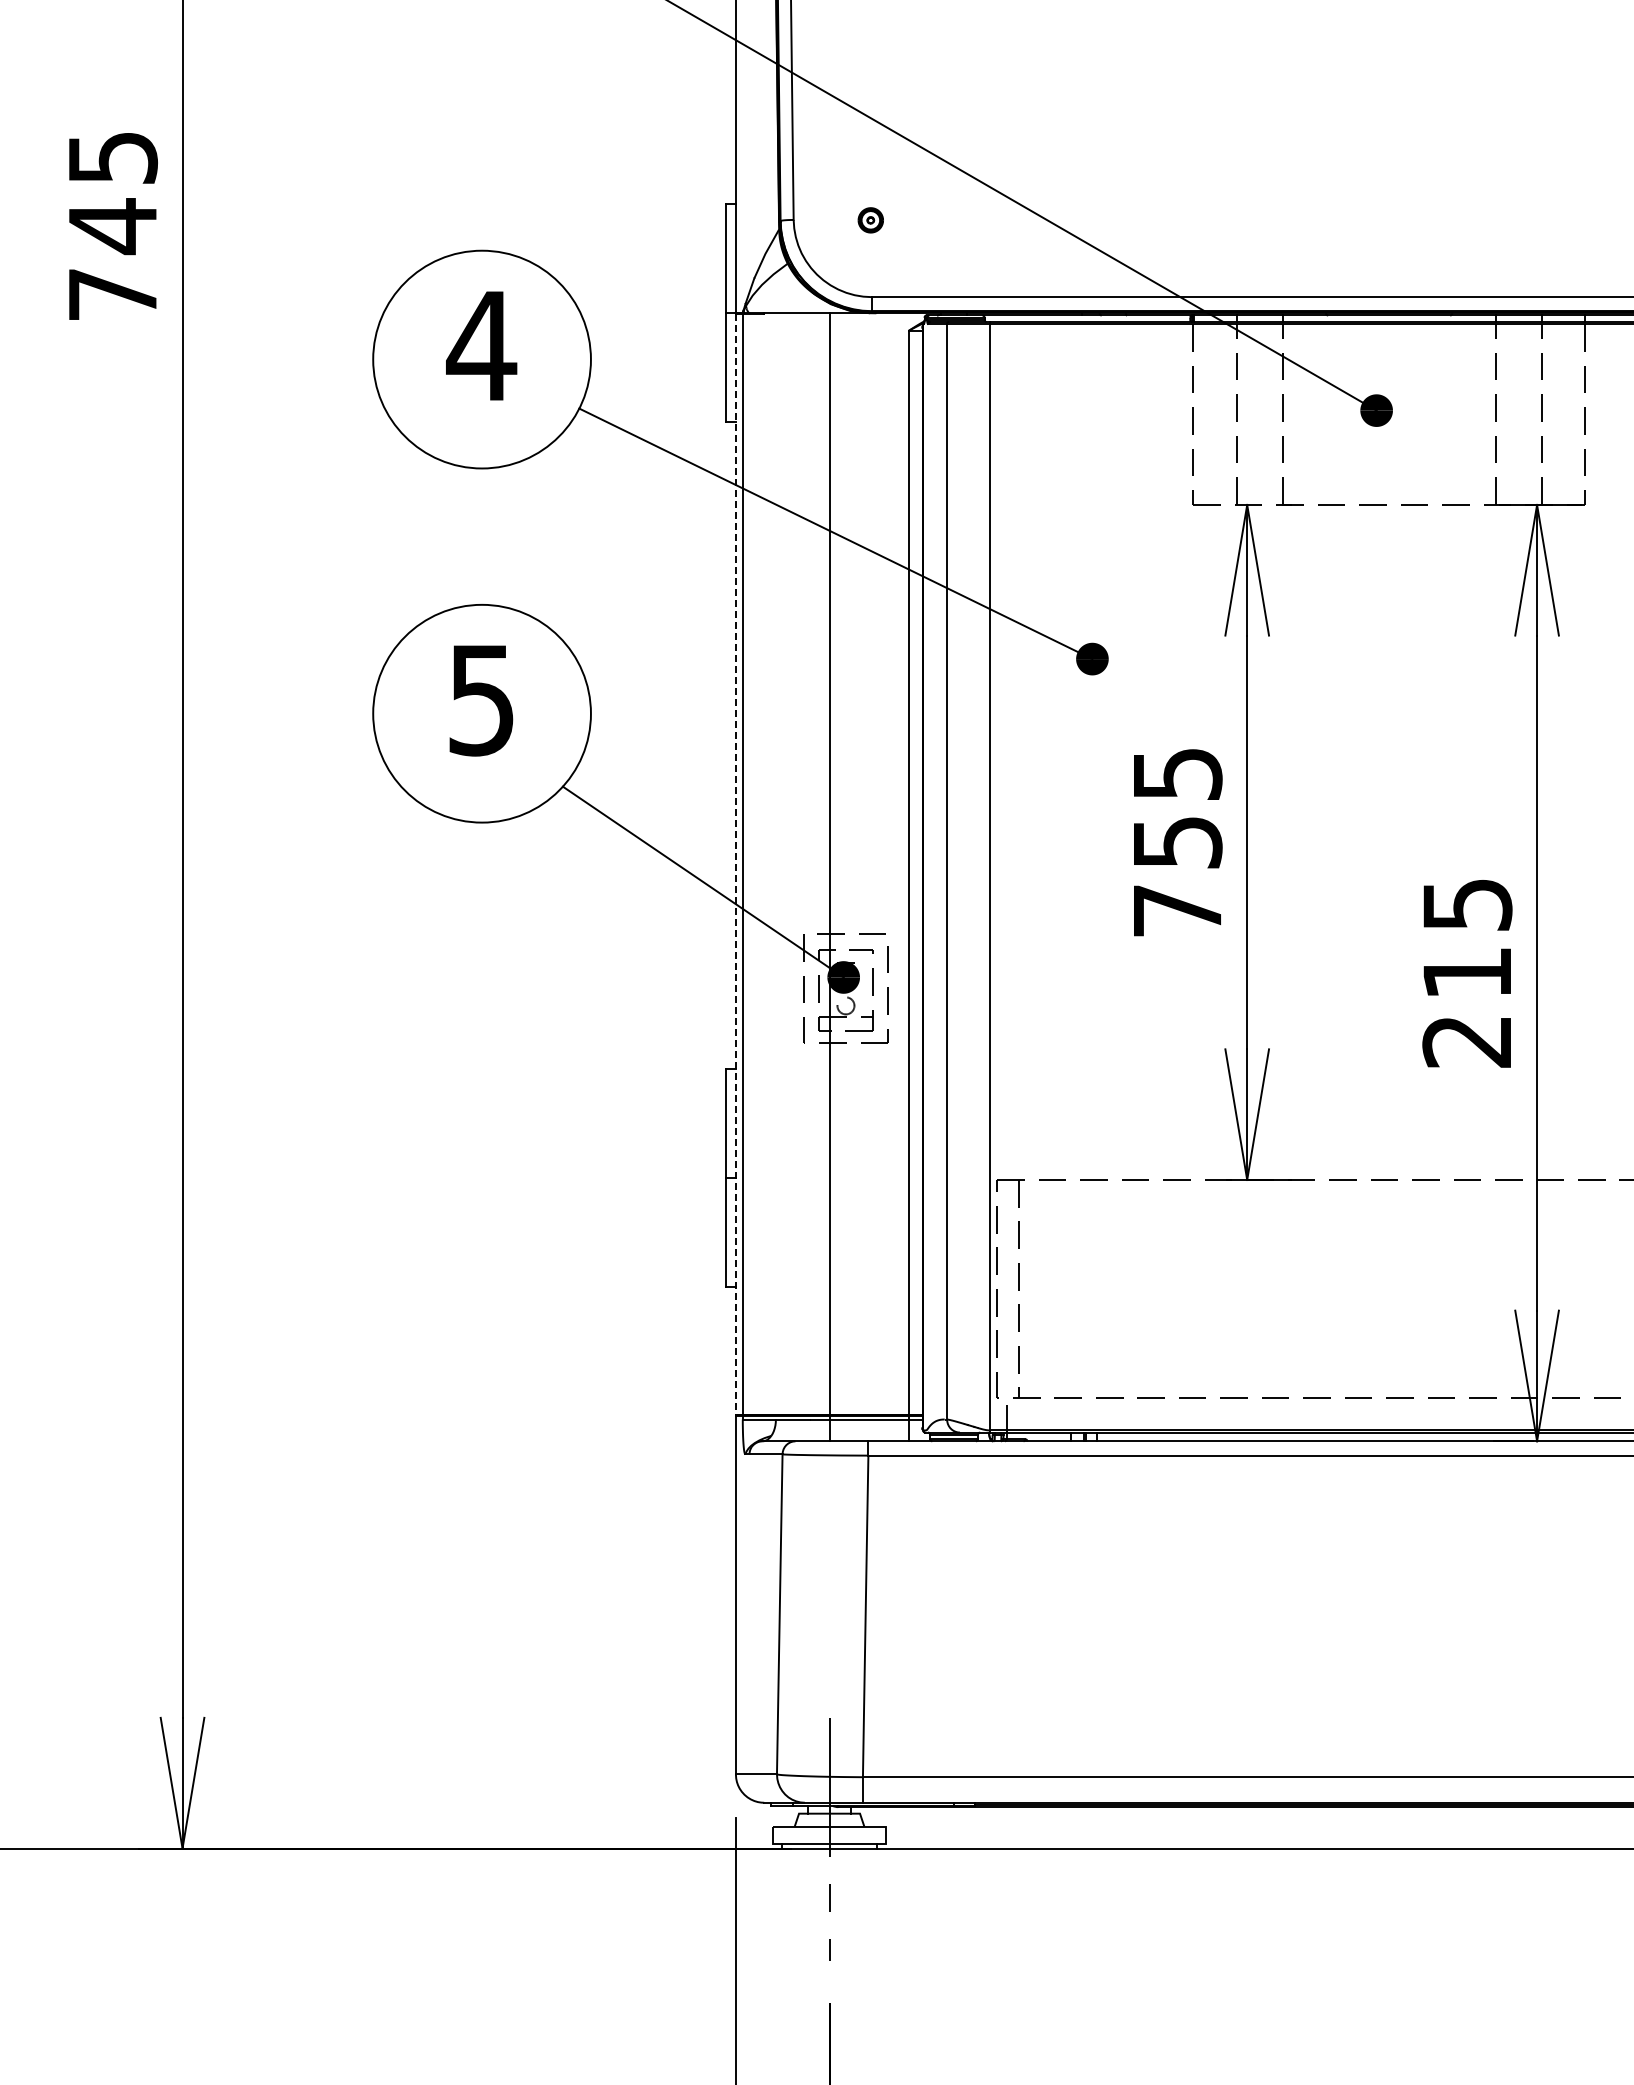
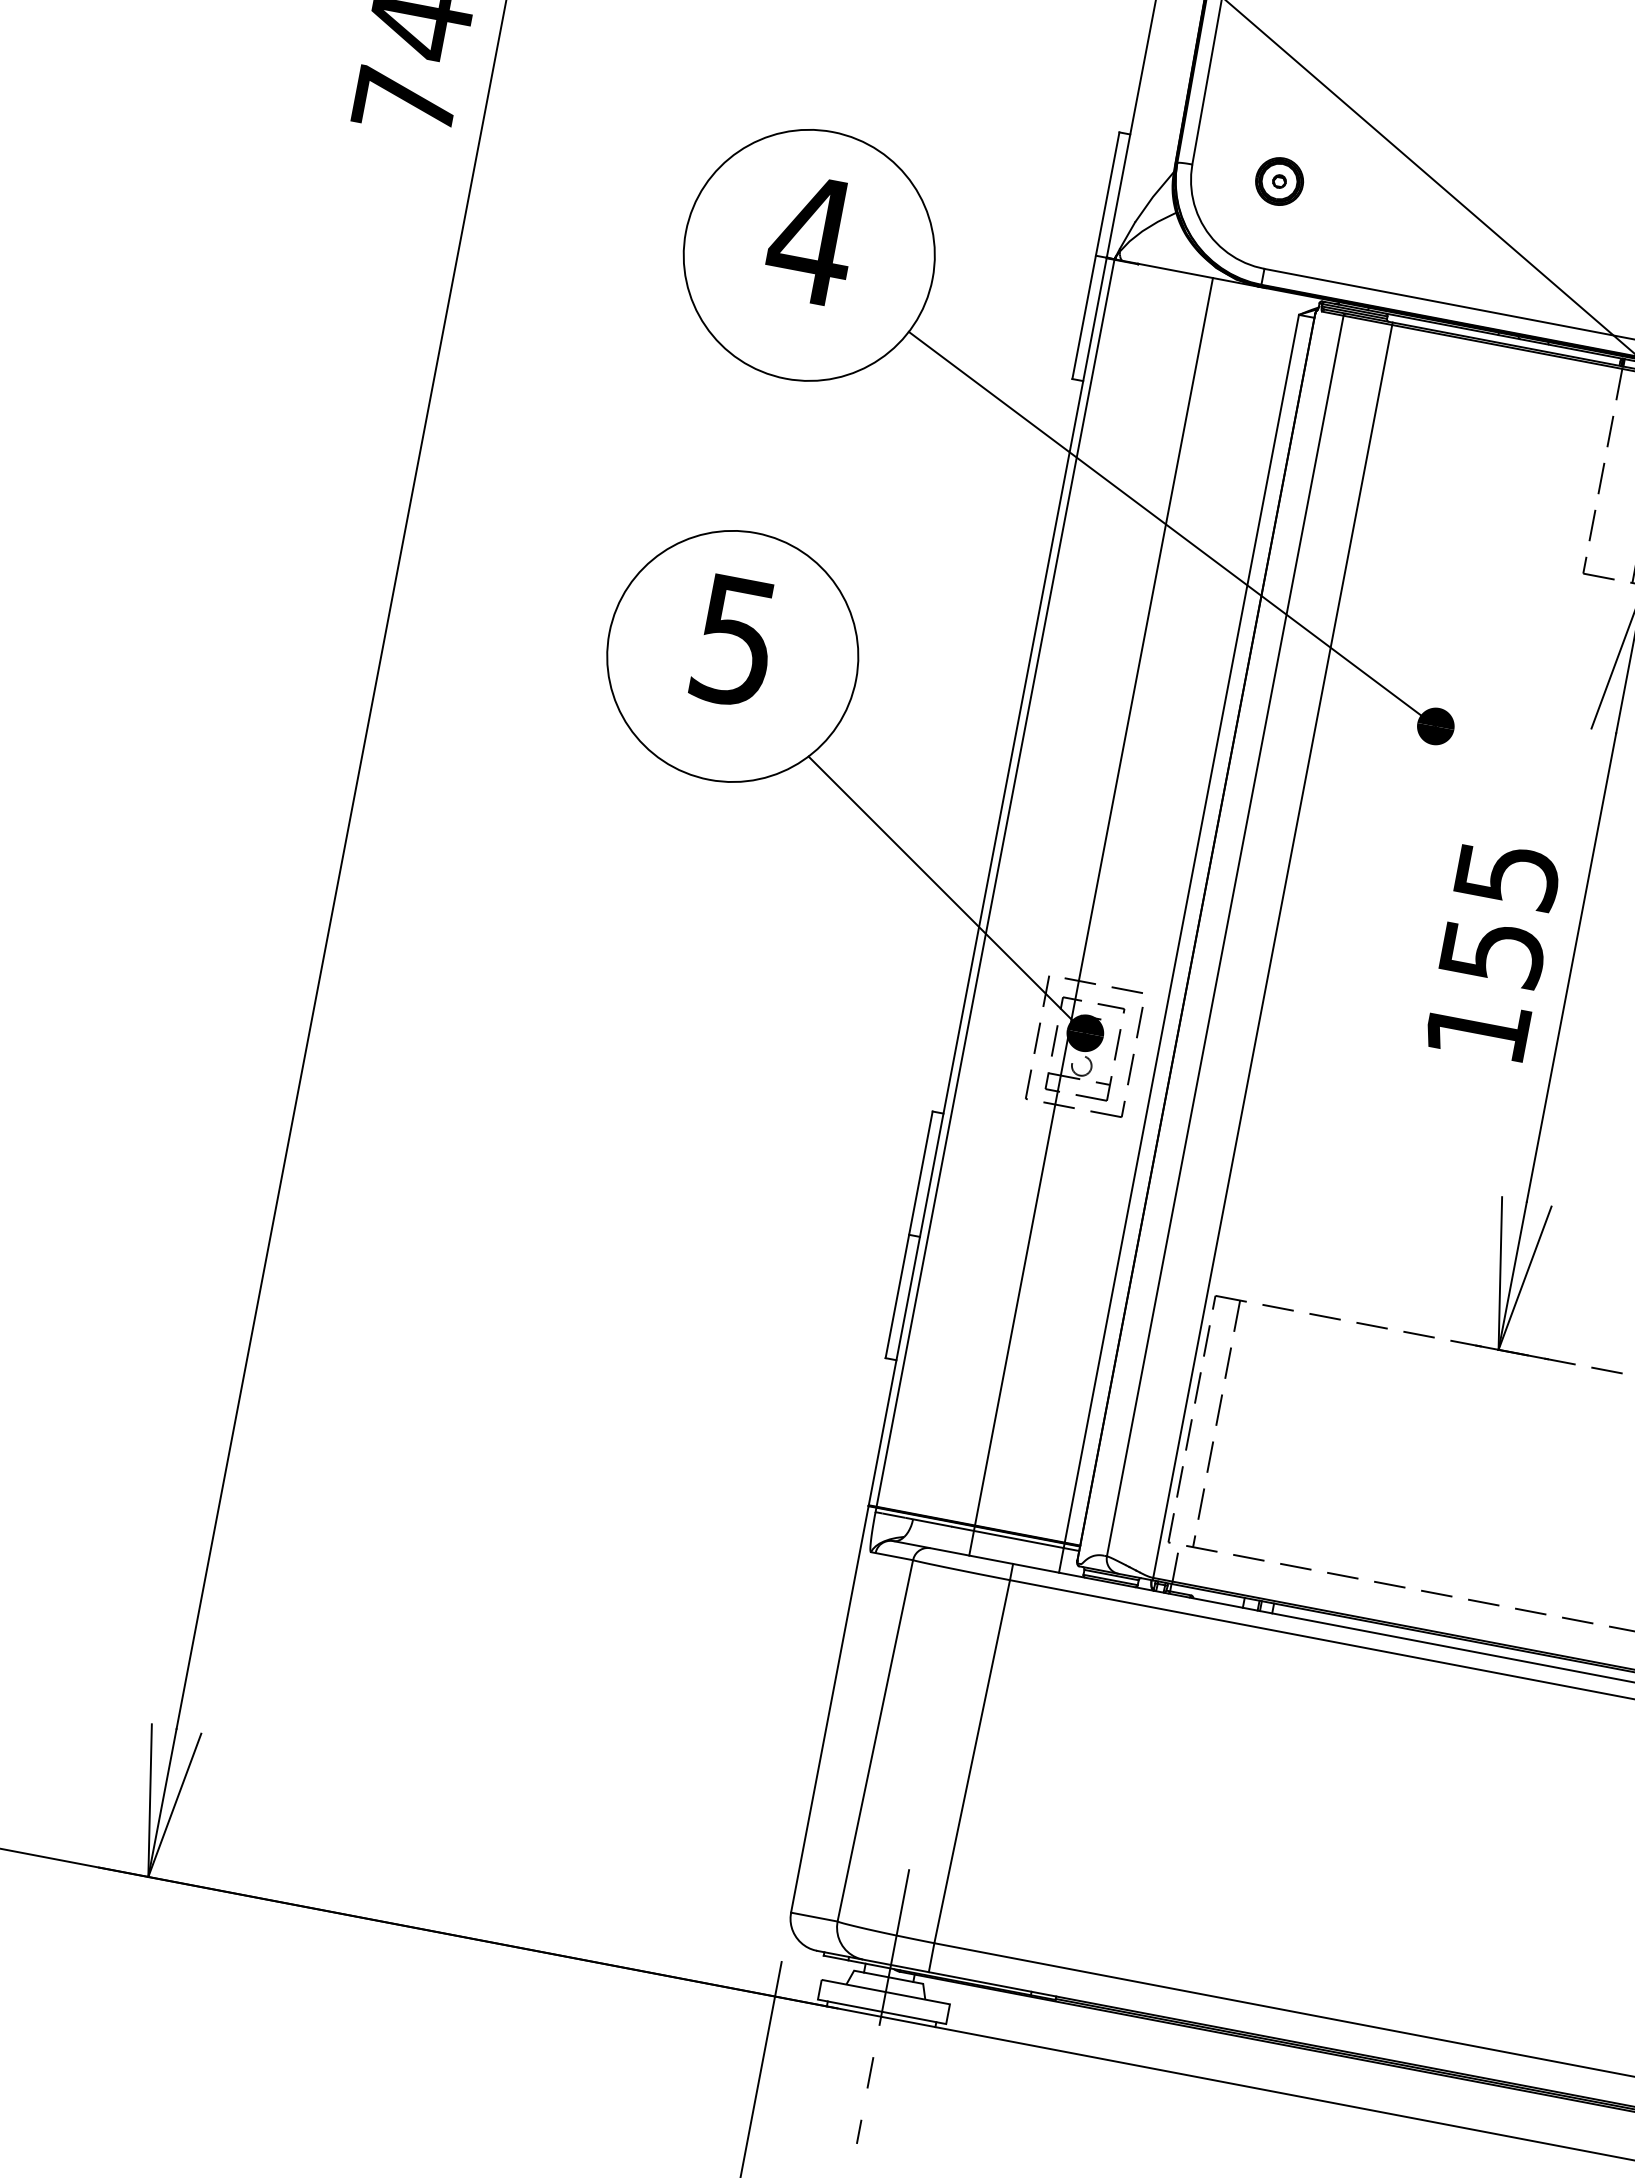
part: (870, 220) -> (1279, 181), size x1.67
line: (735, 864) -> (987, 881), dashed -> solid
text: (1177, 910) -> (1477, 1029), 755 -> 155

